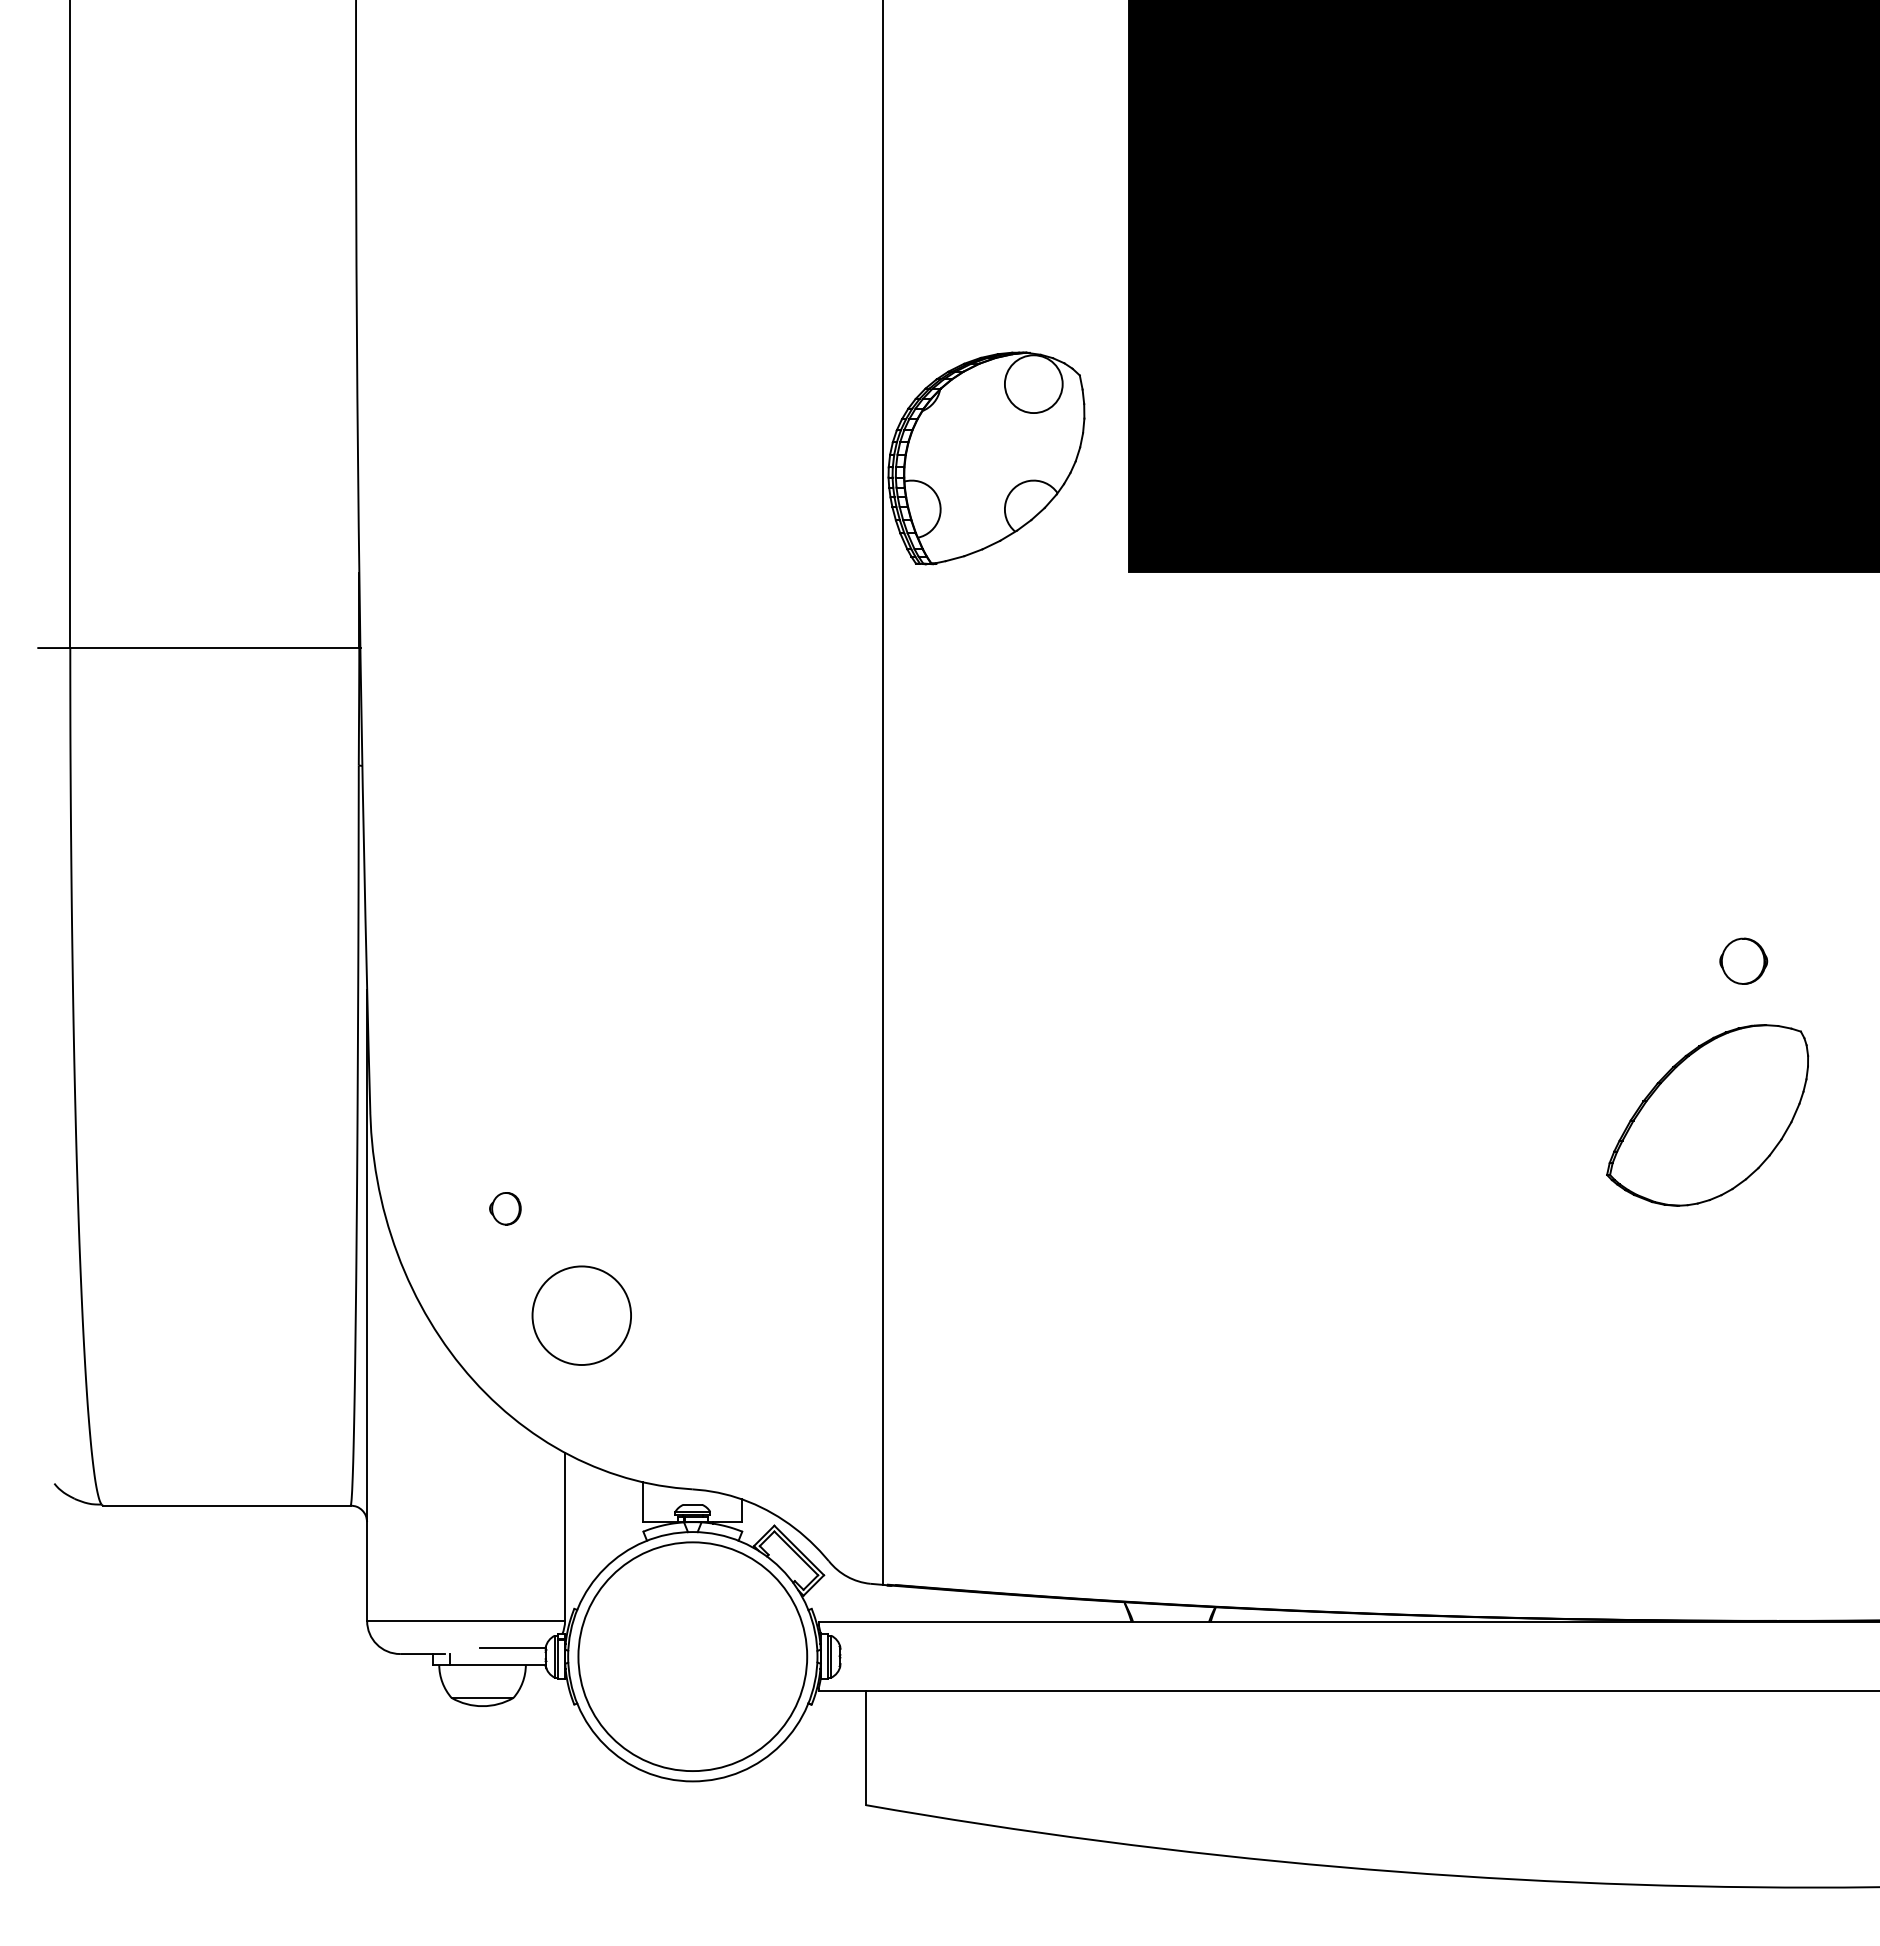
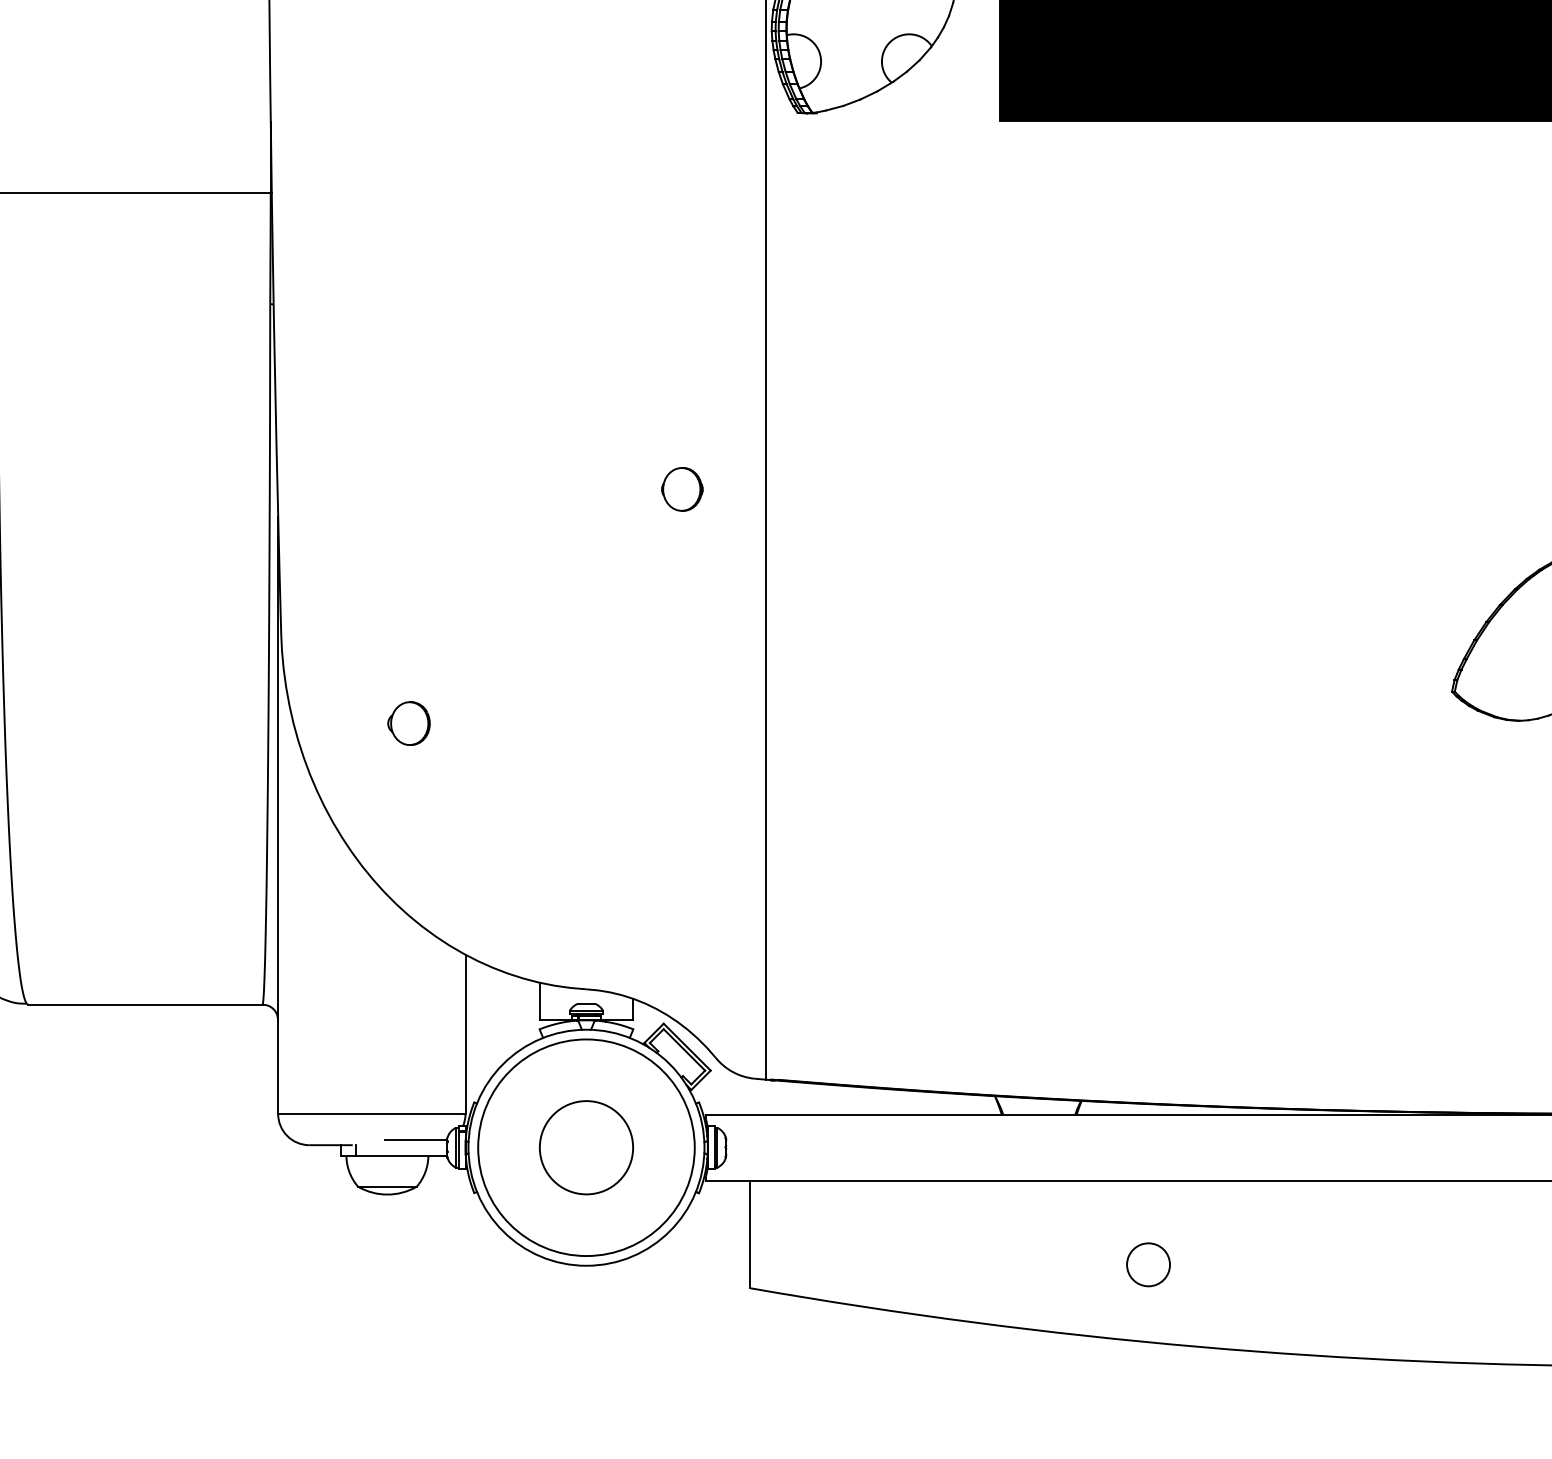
part: (793, 960) -> (681, 488), added
part: (505, 1208) -> (409, 723), size x1.43
circle: (581, 1315) -> (586, 1147), moved
circle: (1286, 1779) -> (1148, 1263), added

